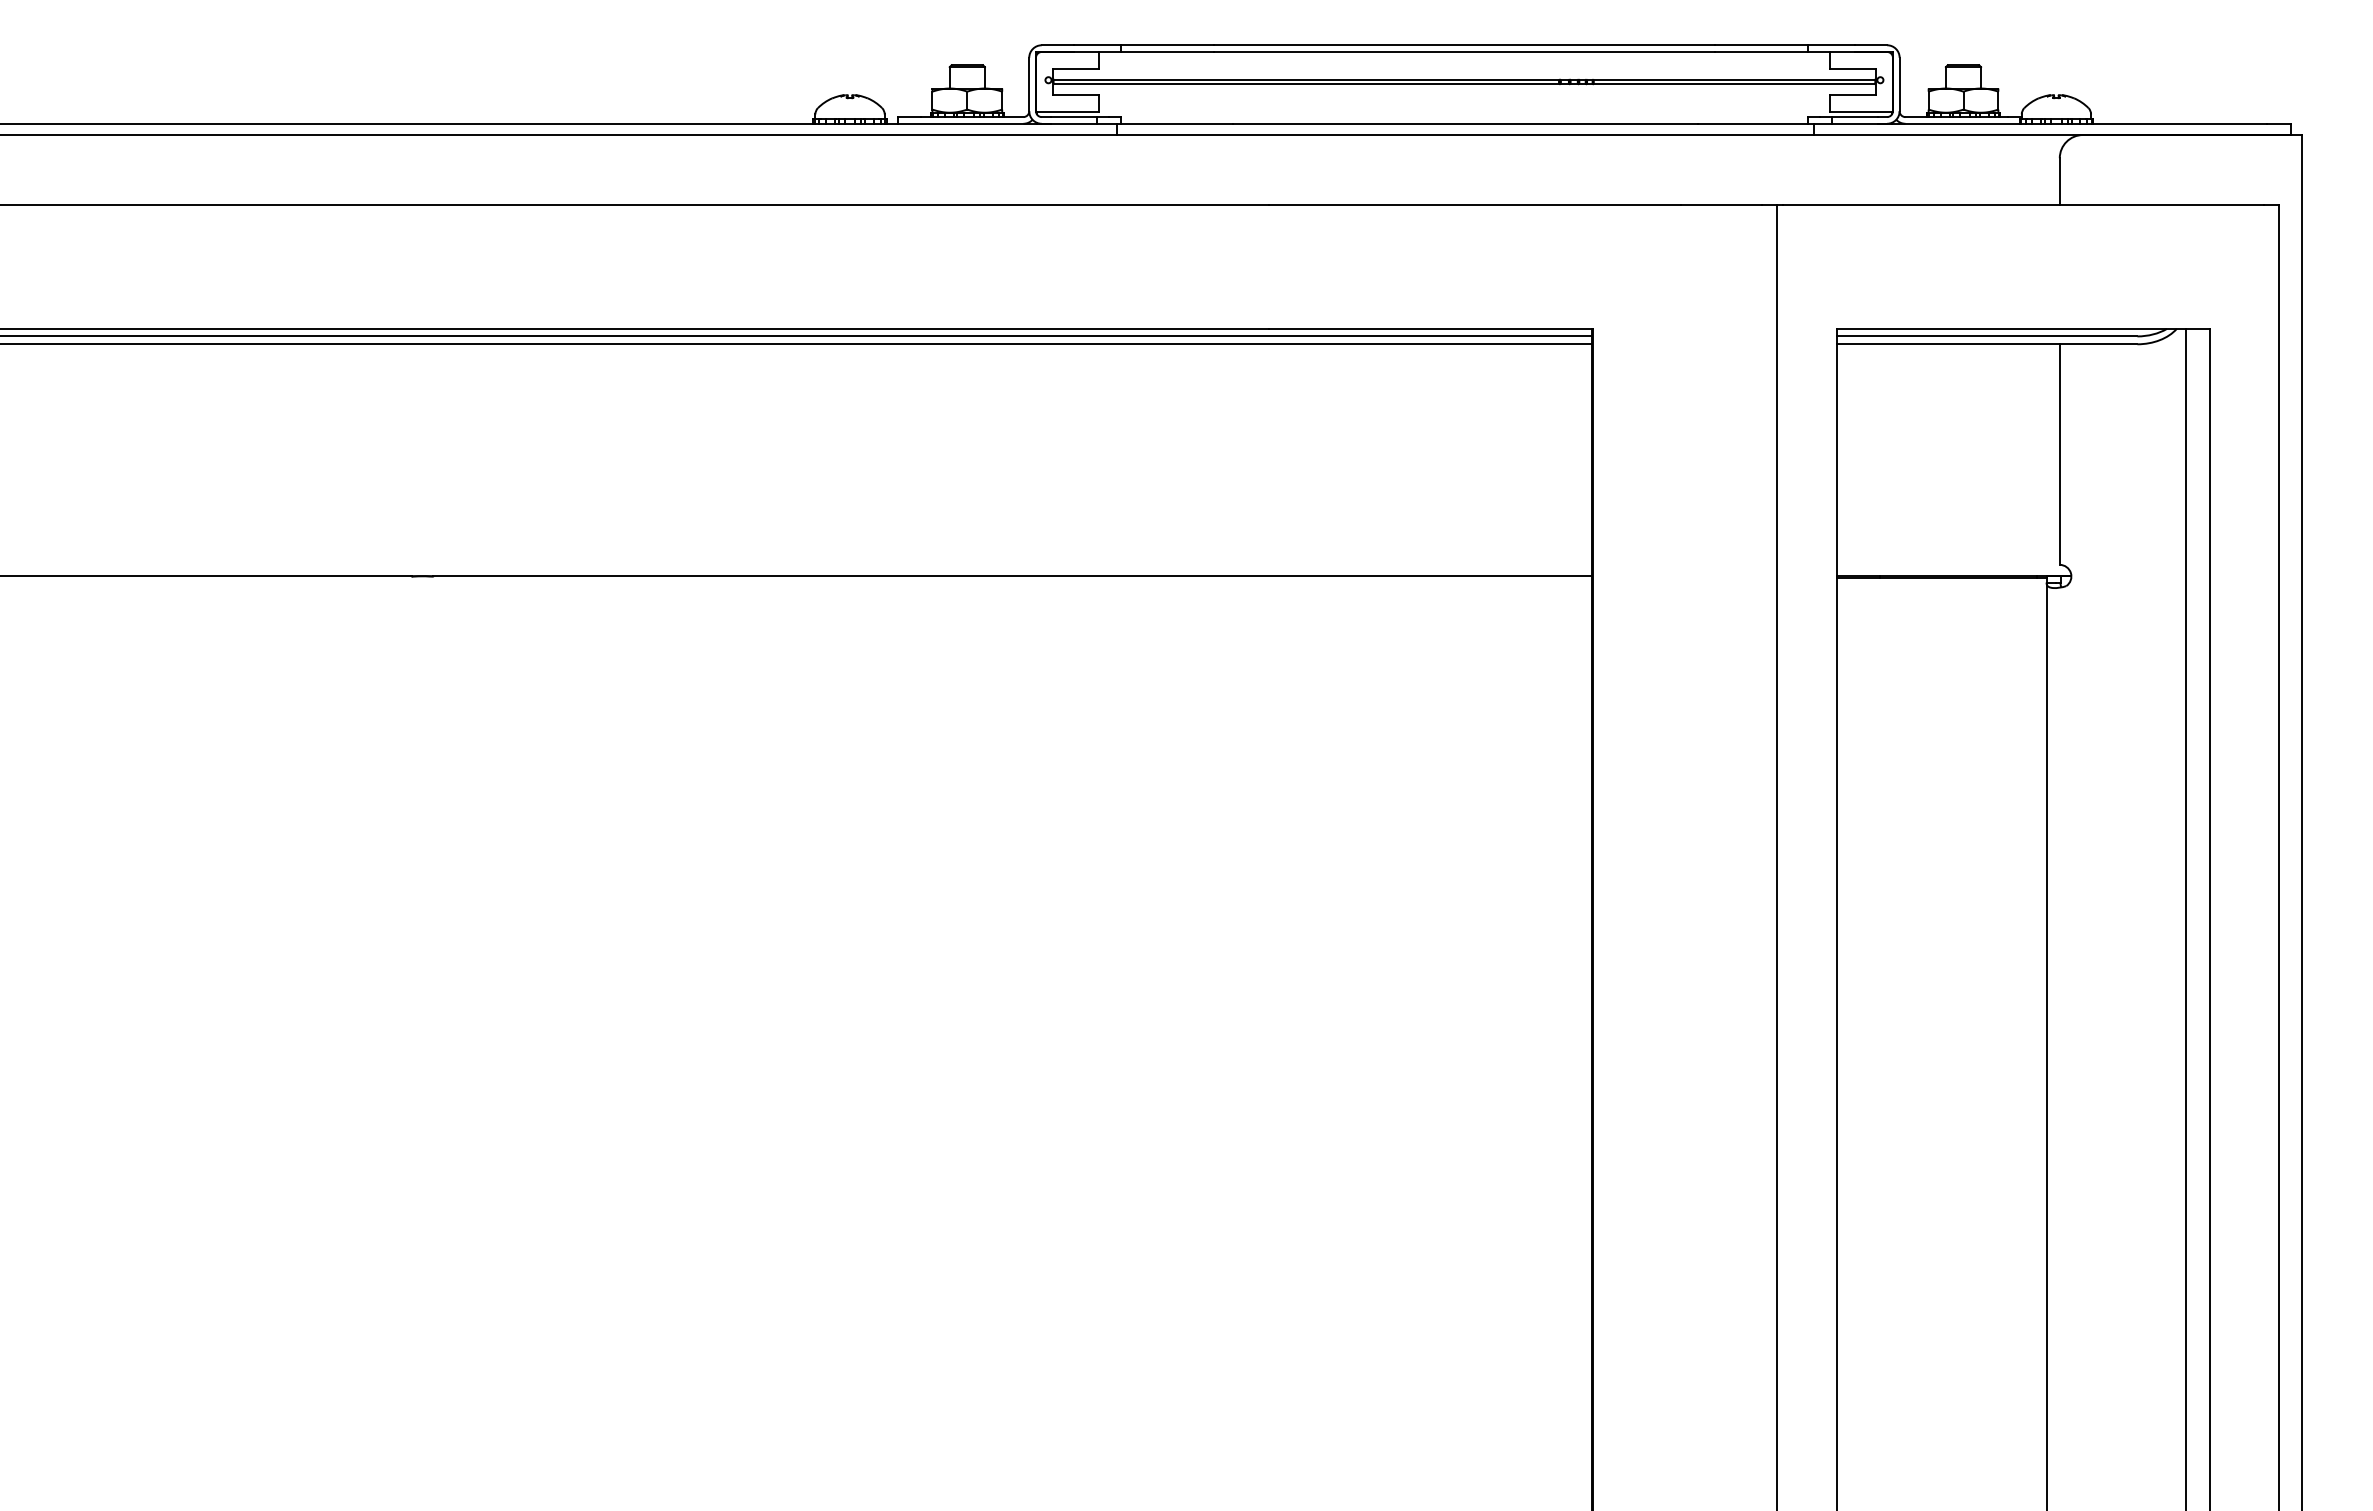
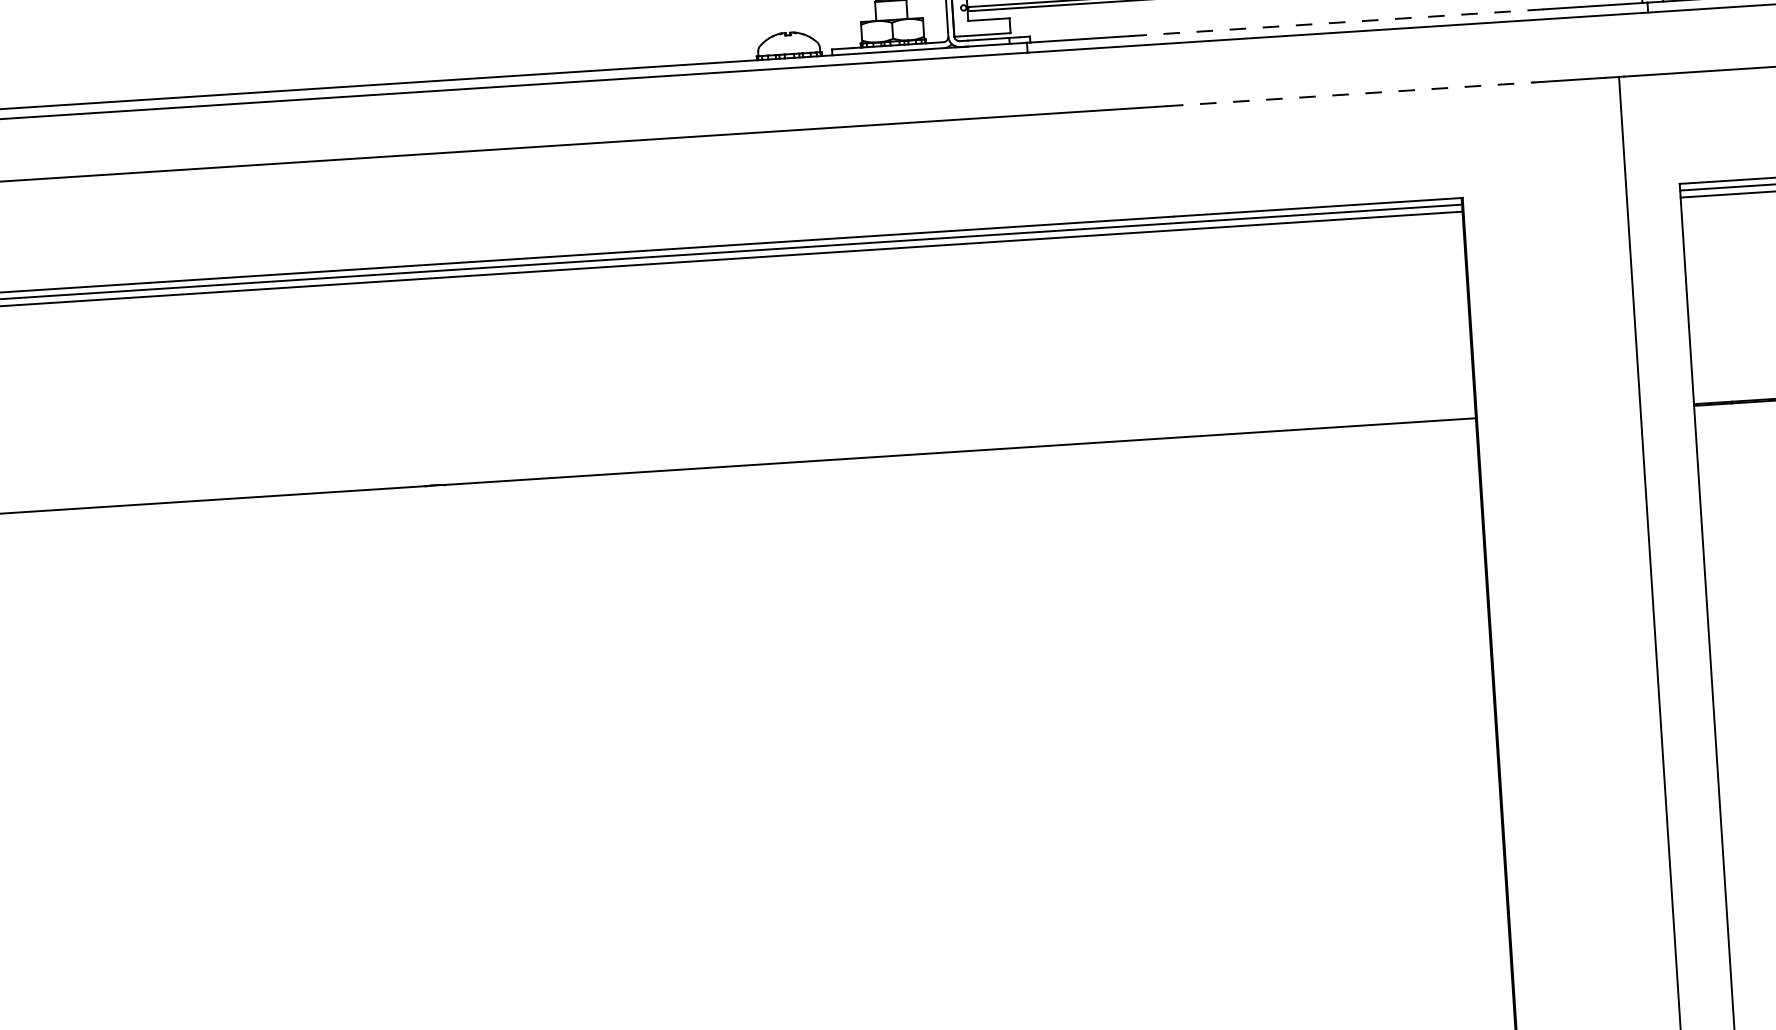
line: (1465, 123) -> (1337, 22), solid -> dashed
line: (1474, 204) -> (1349, 94), solid -> dashed

